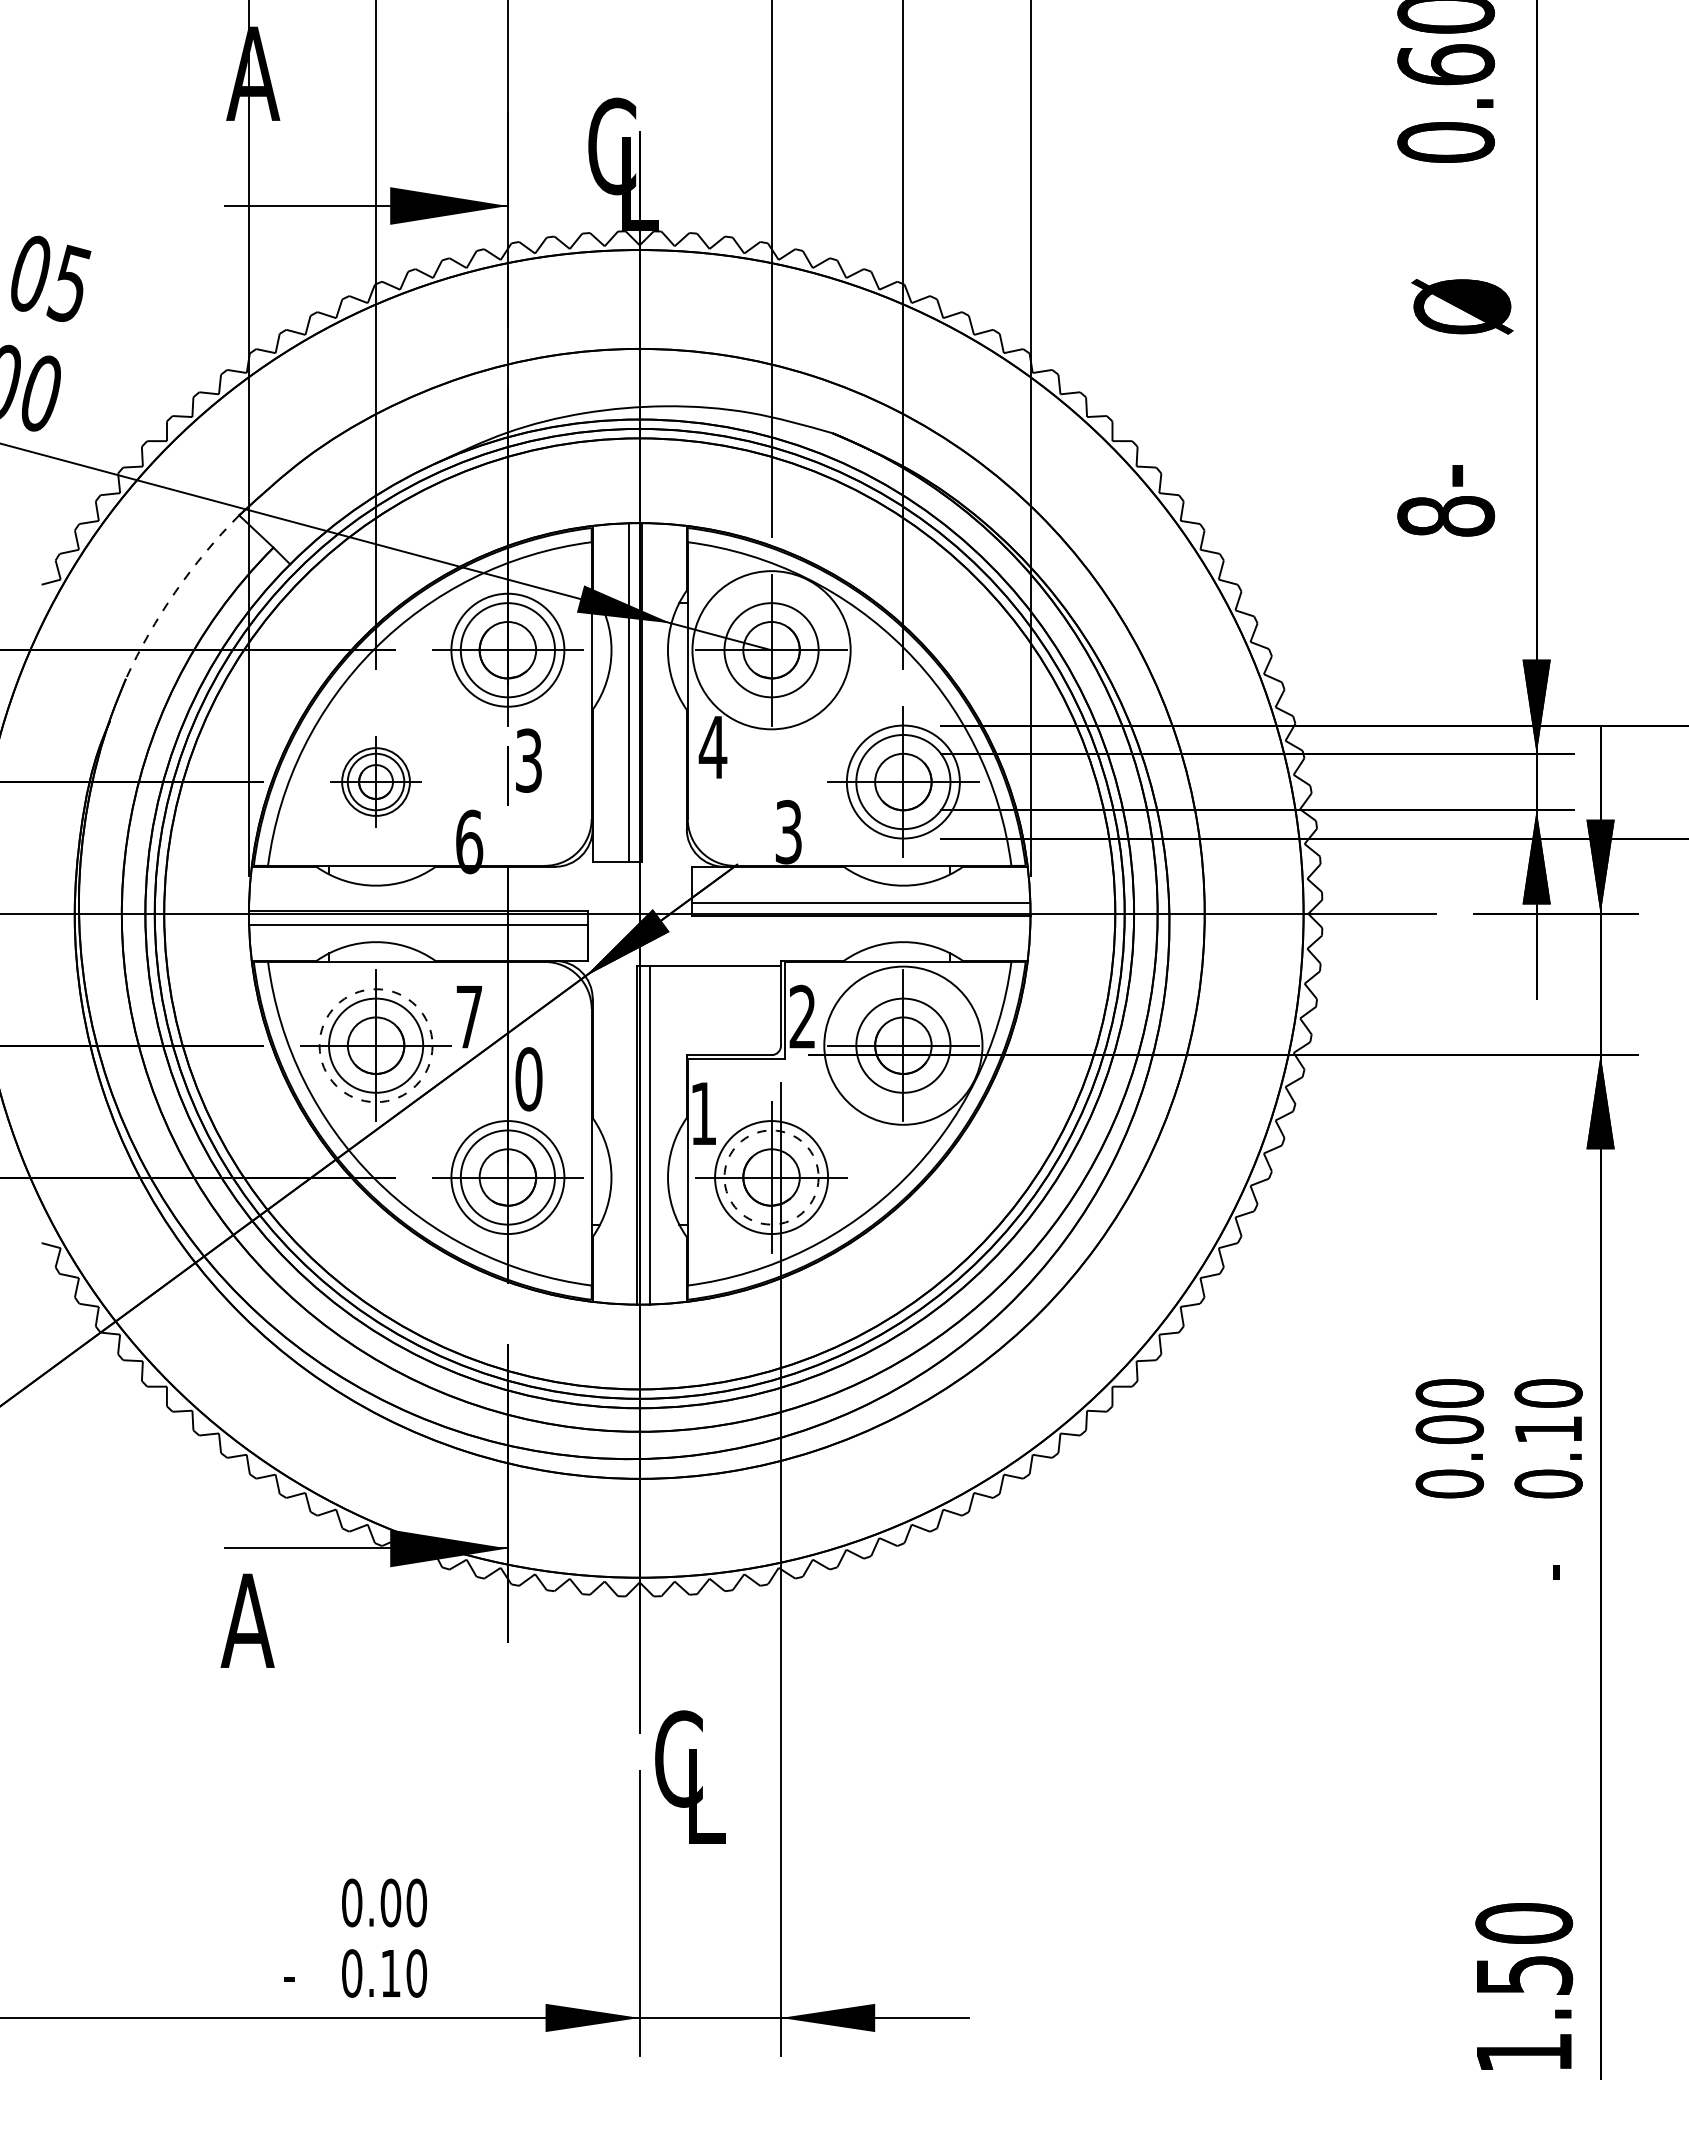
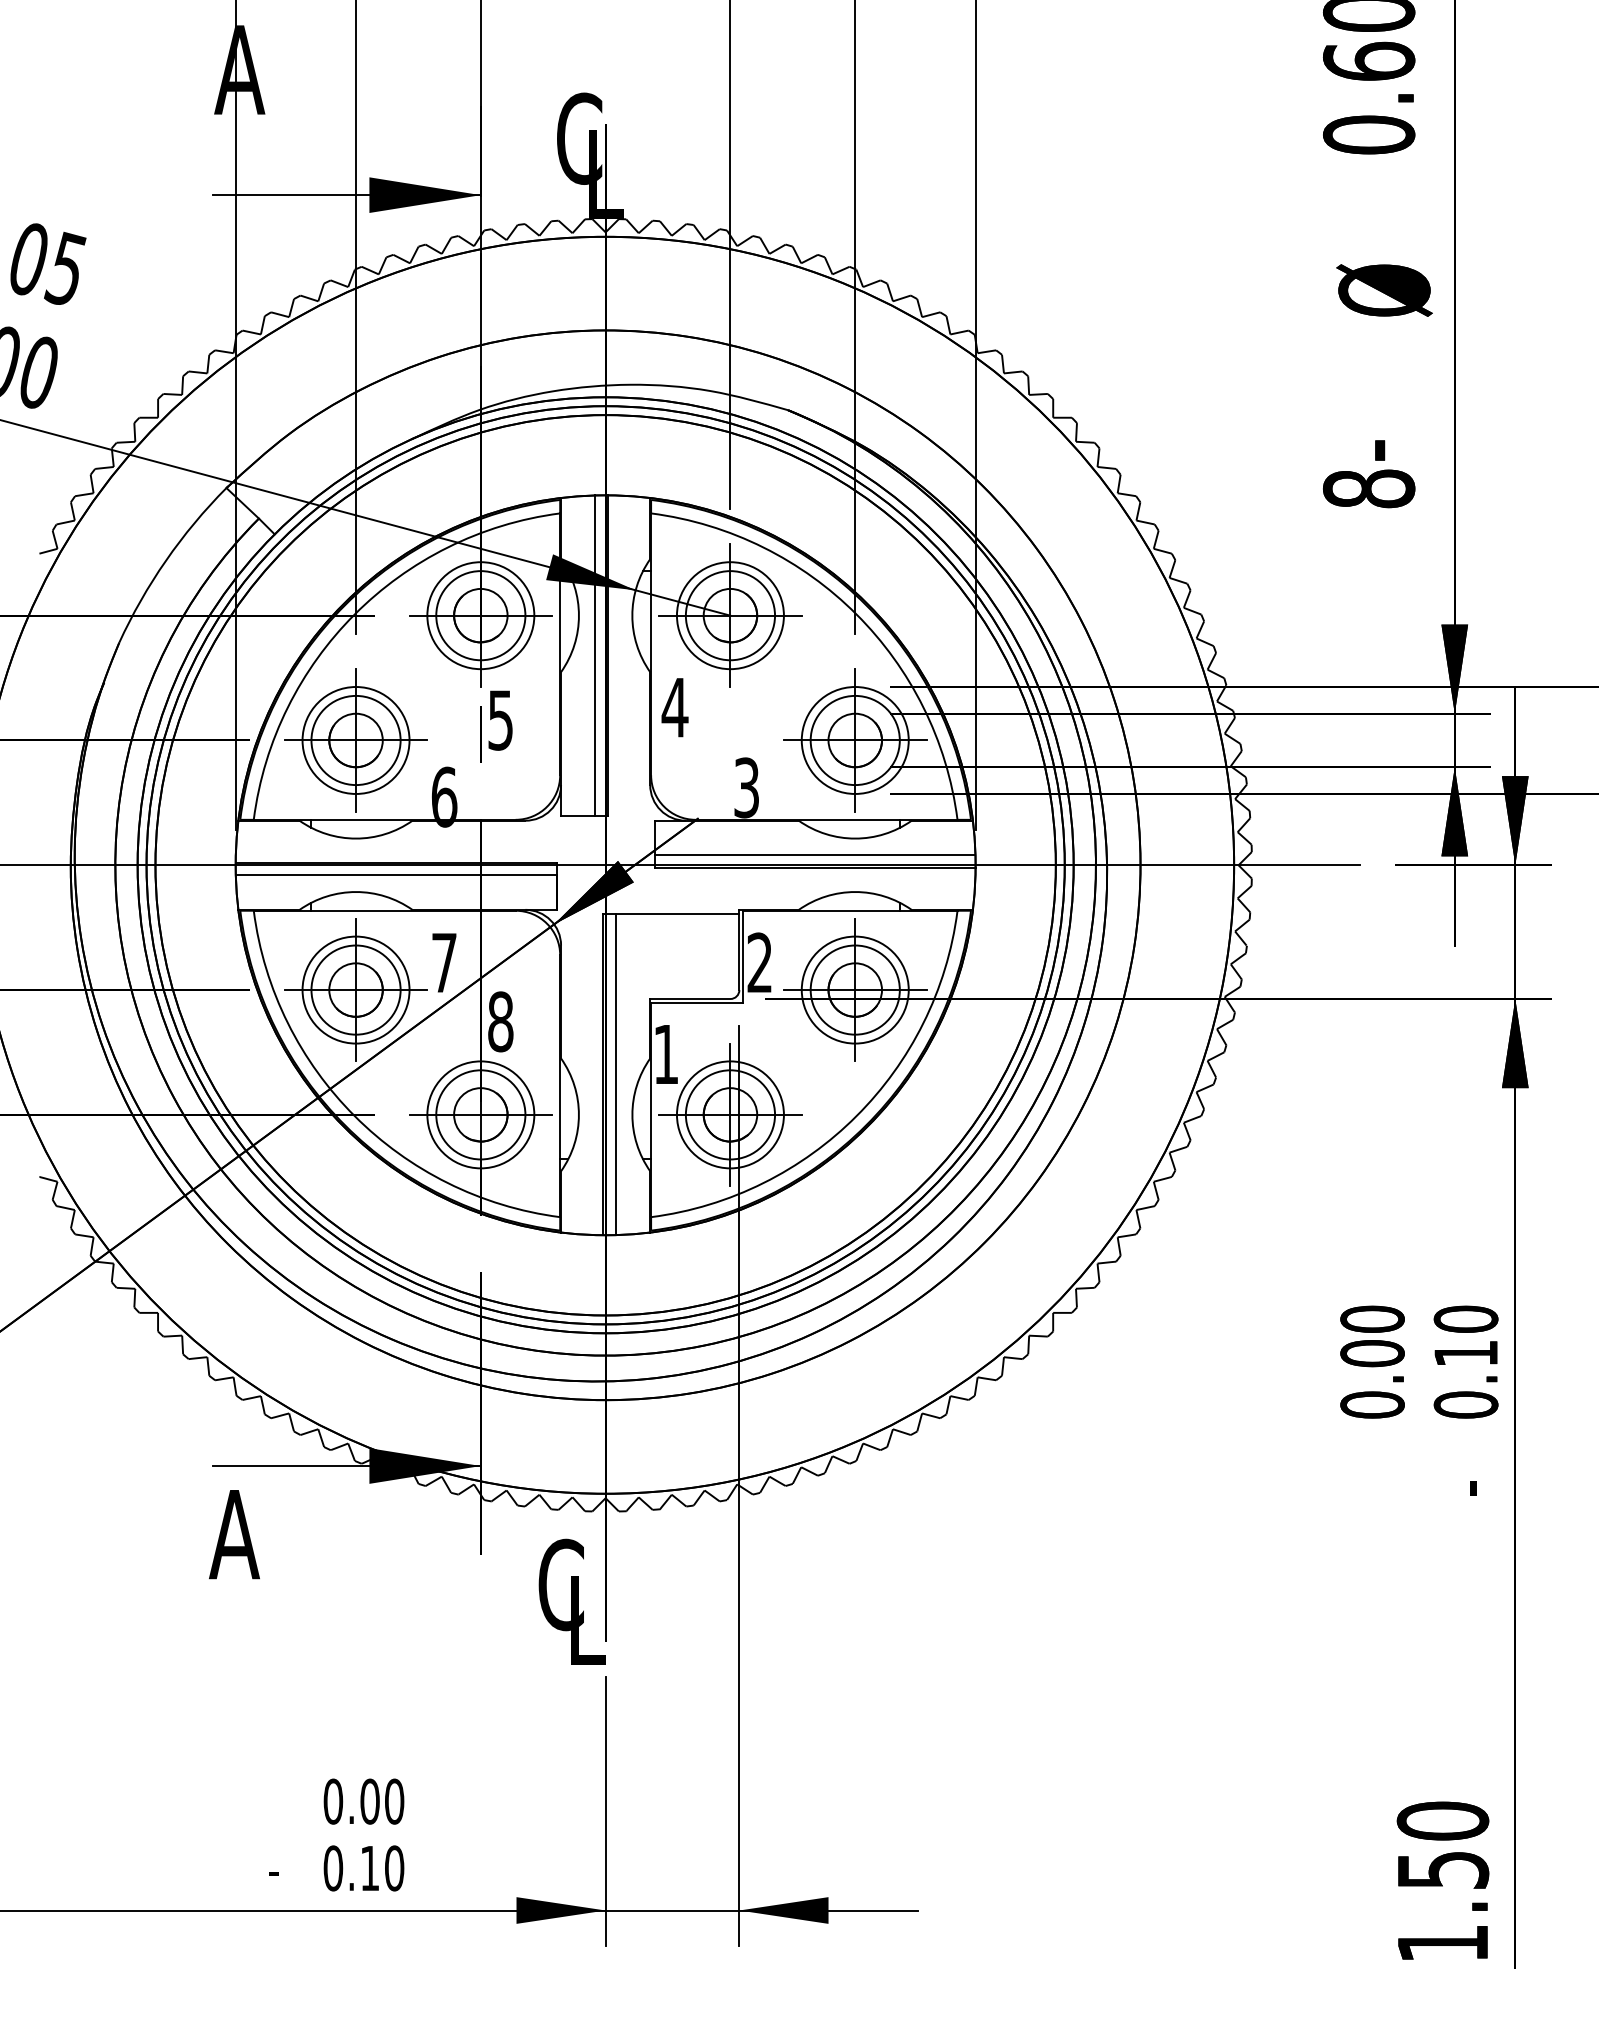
arc: (175, 592) -> (166, 561), dashed -> solid
circle: (771, 649) -> (730, 614), size x0.71
text: (528, 760) -> (500, 720), 3 -> 5
part: (375, 781) -> (355, 739), size x1.67
circle: (375, 1045) -> (355, 989), dashed -> solid
circle: (902, 1045) -> (854, 989), size x0.71
text: (528, 1079) -> (500, 1022), 0 -> 8
circle: (771, 1177) -> (730, 1114), dashed -> solid
text: (690, 1776) -> (572, 1601), moved

